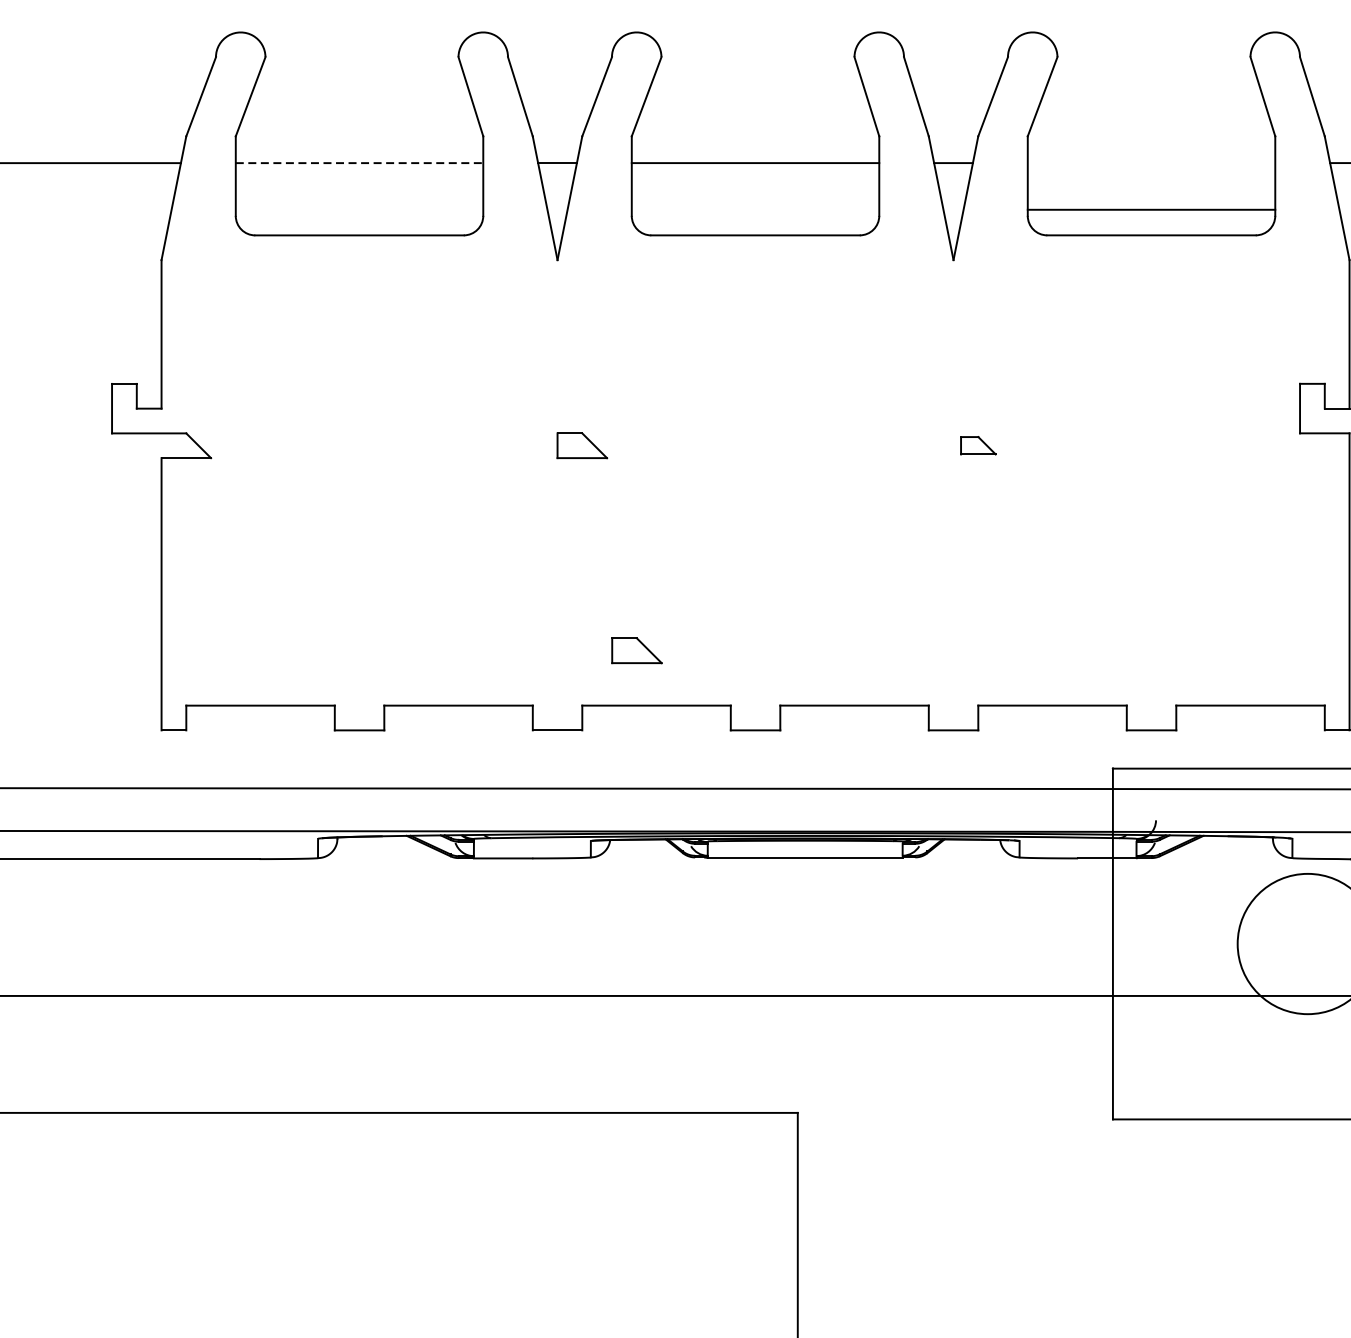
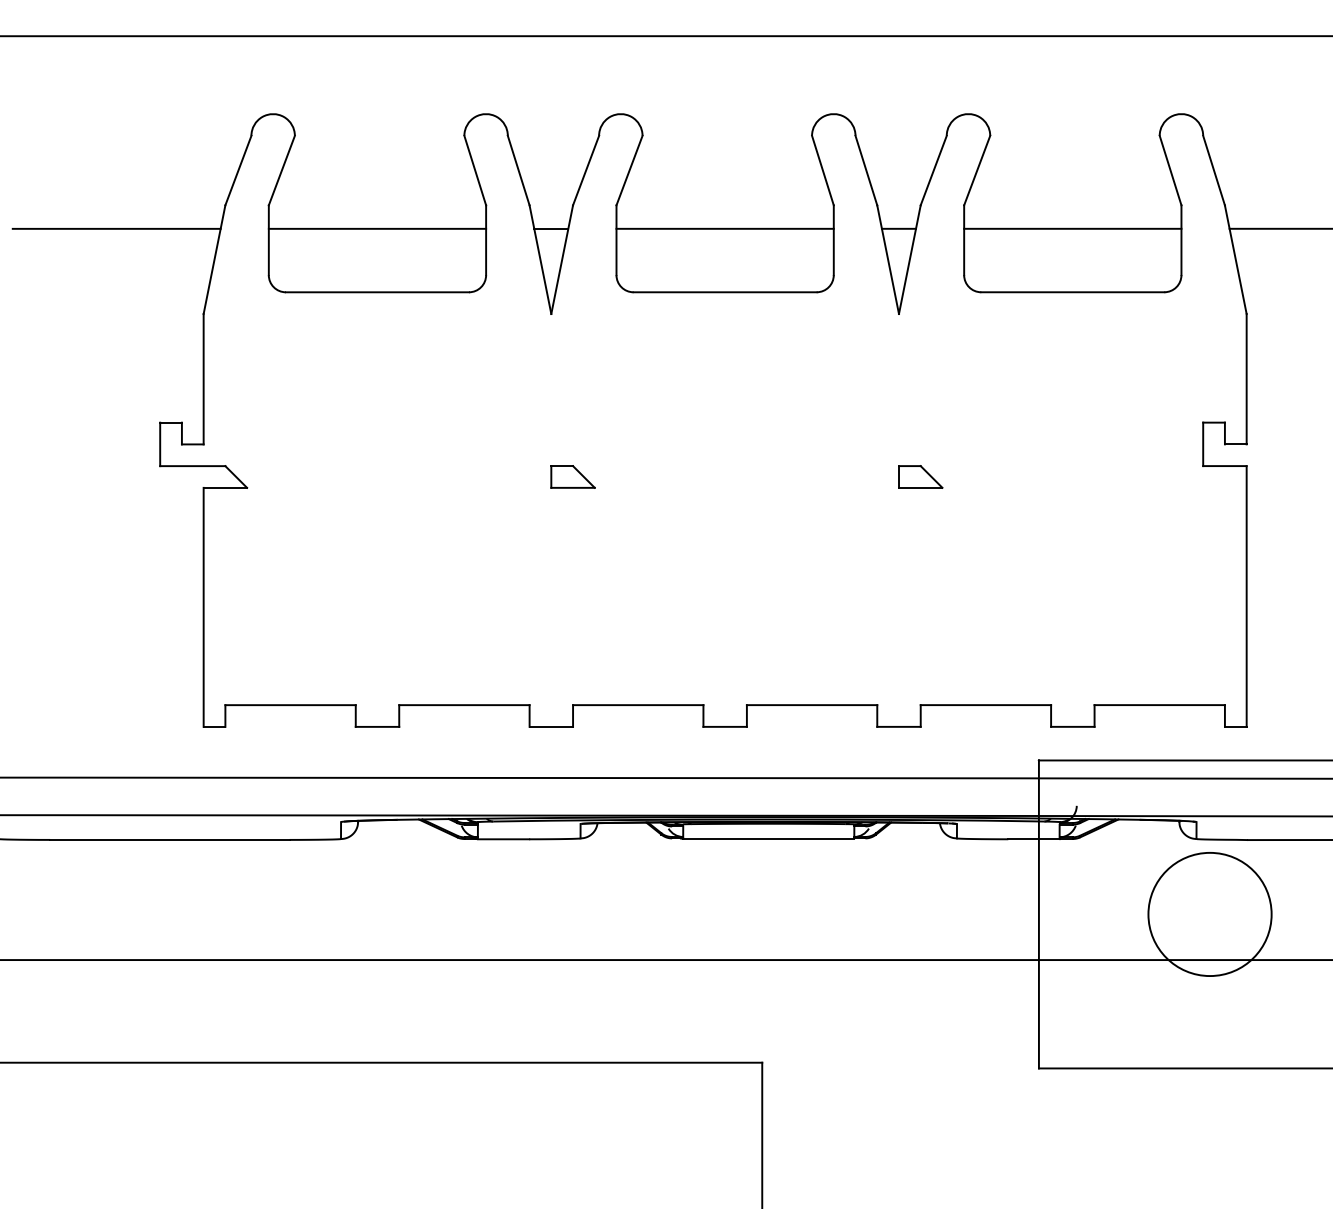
line: (359, 162) -> (377, 228), dashed -> solid
line: (1151, 209) -> (1072, 228), moved
part: (978, 445) -> (920, 476), size x1.43
part: (636, 650) -> (620, 656), removed

